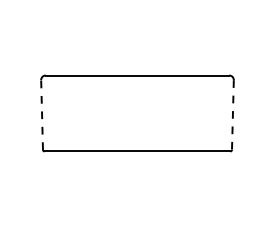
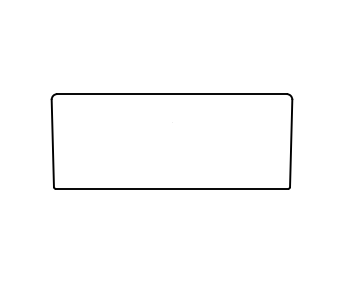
line: (41, 115) -> (52, 143), dashed -> solid
line: (233, 115) -> (291, 143), dashed -> solid

